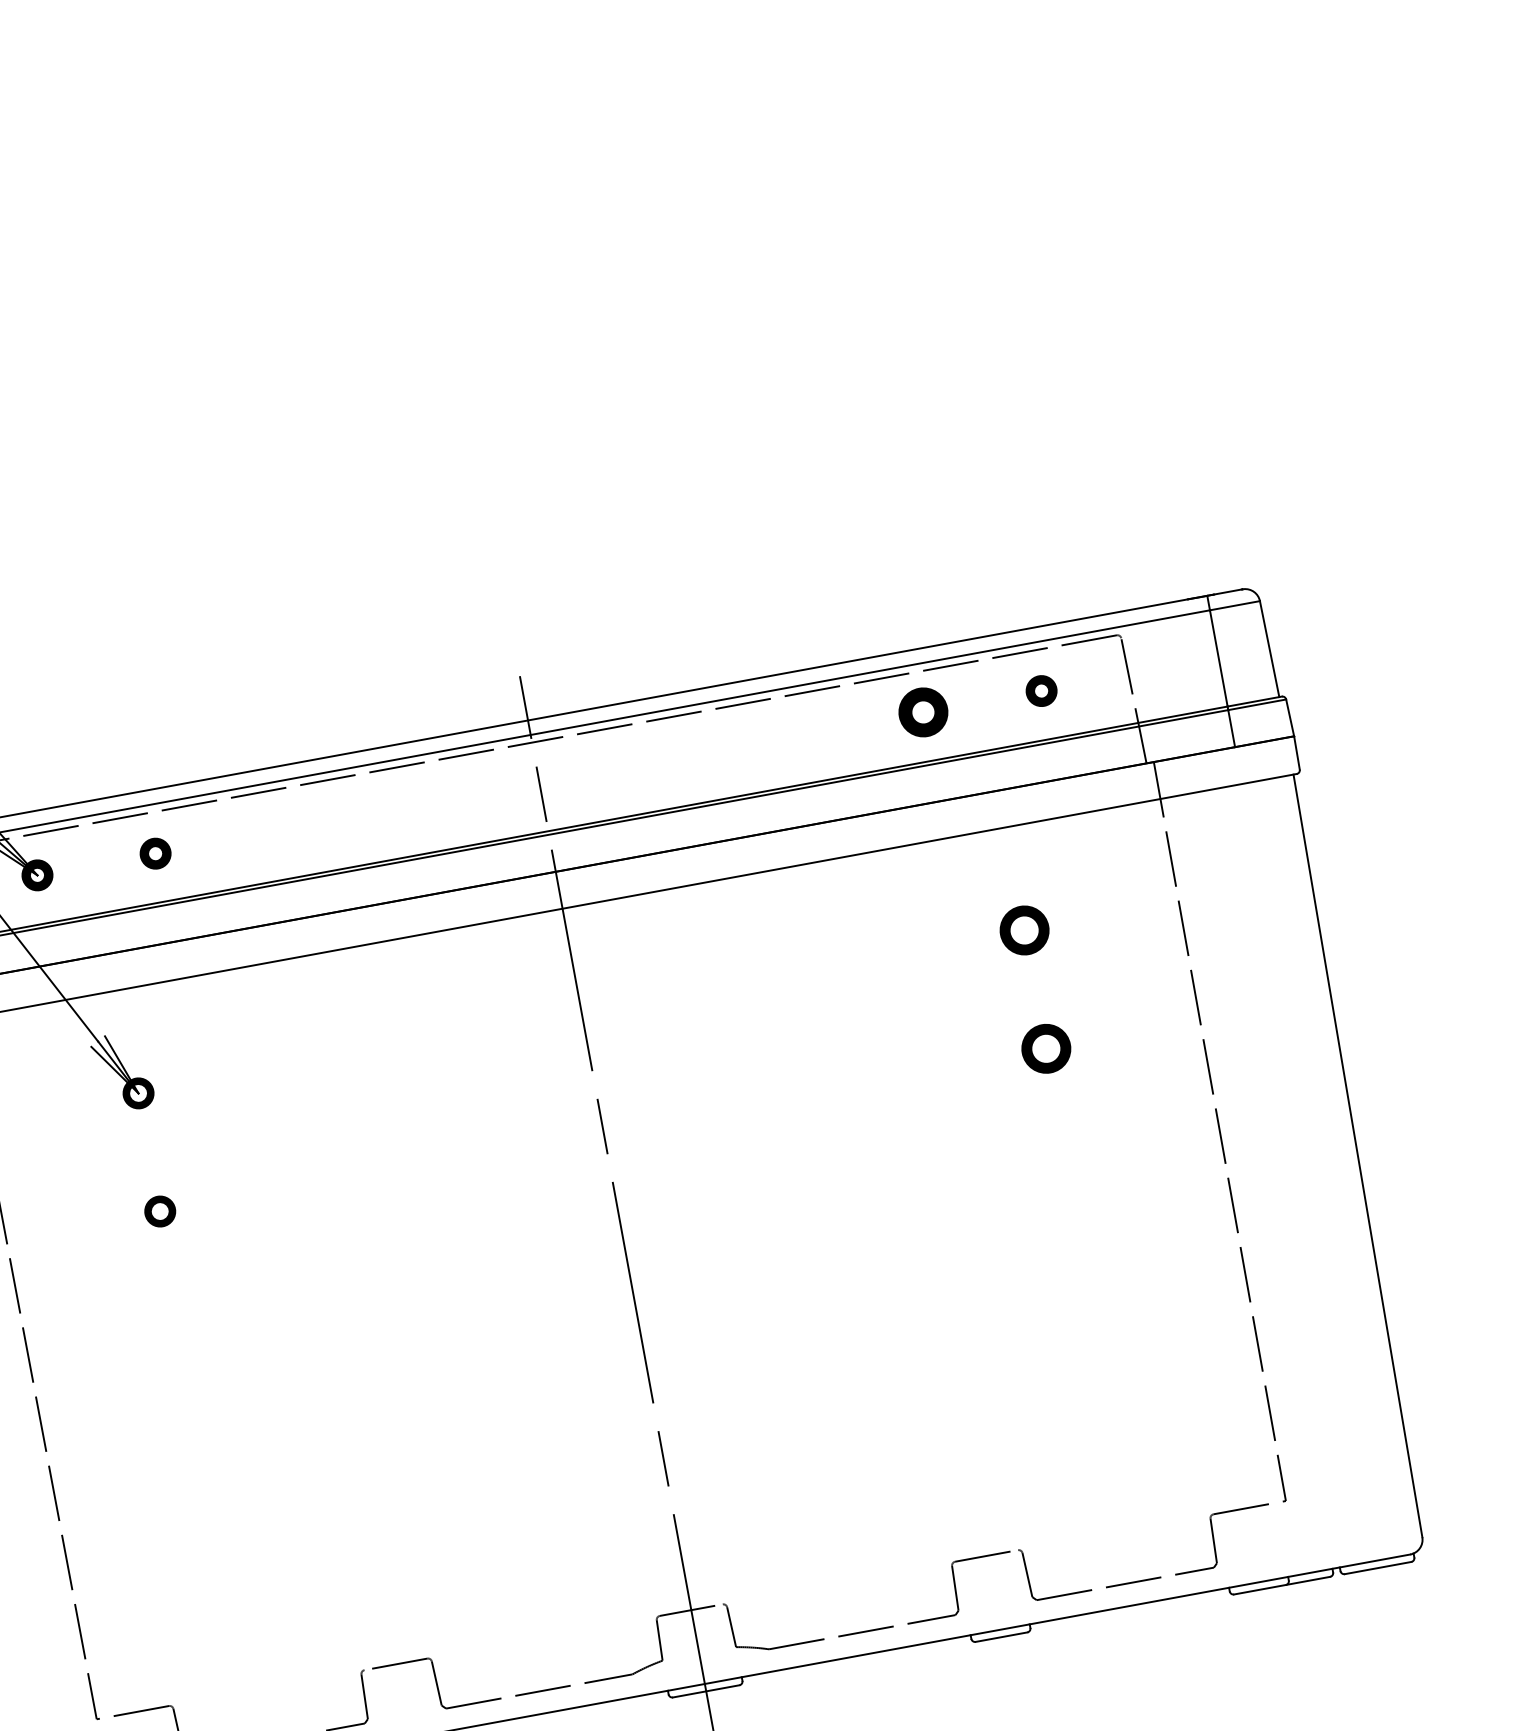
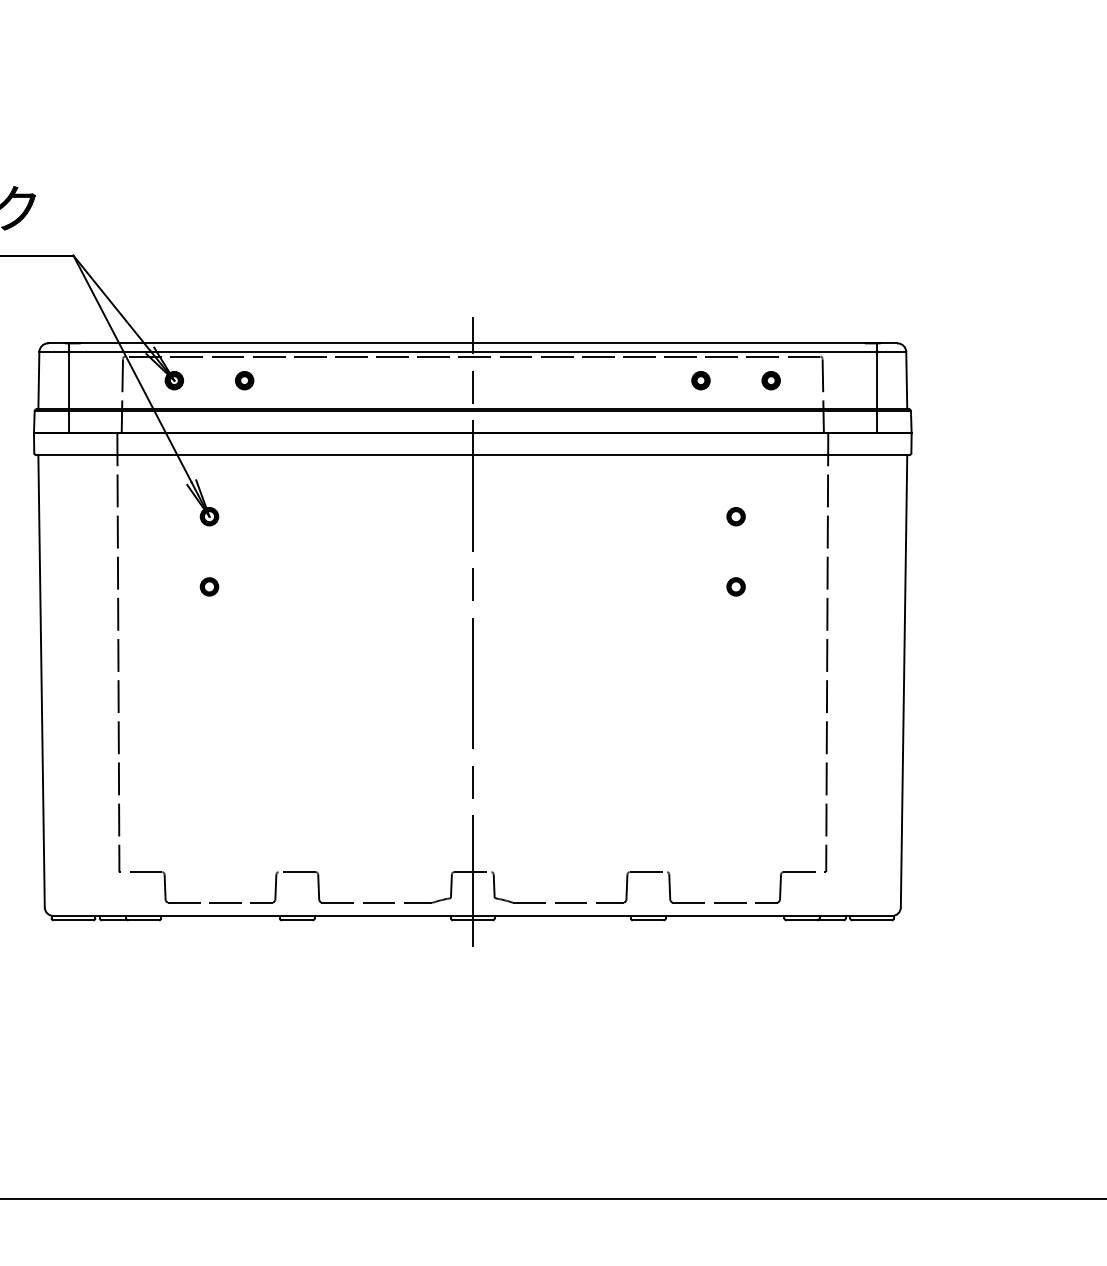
part: (922, 712) -> (700, 380), size x0.62
part: (1023, 930) -> (735, 516), size x0.62
part: (1045, 1048) -> (735, 586), size x0.62

